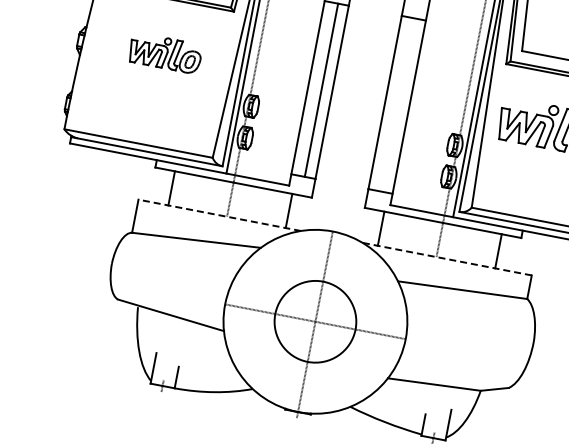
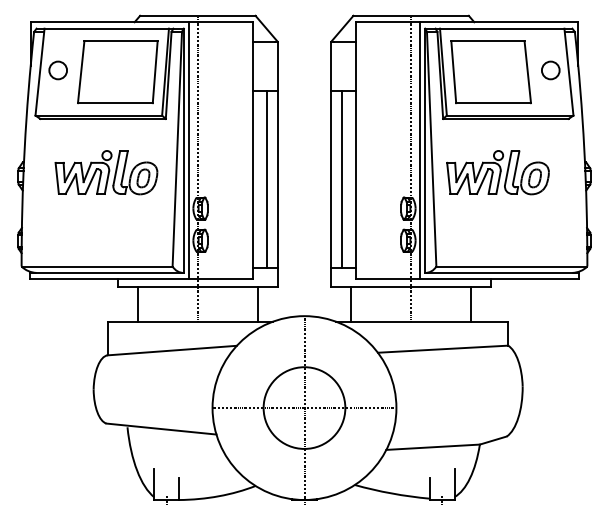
part: (165, 53) -> (106, 172), size x1.43
line: (395, 104) -> (342, 179), added
line: (219, 215) -> (190, 321), dashed -> solid
line: (446, 258) -> (421, 321), dashed -> solid

